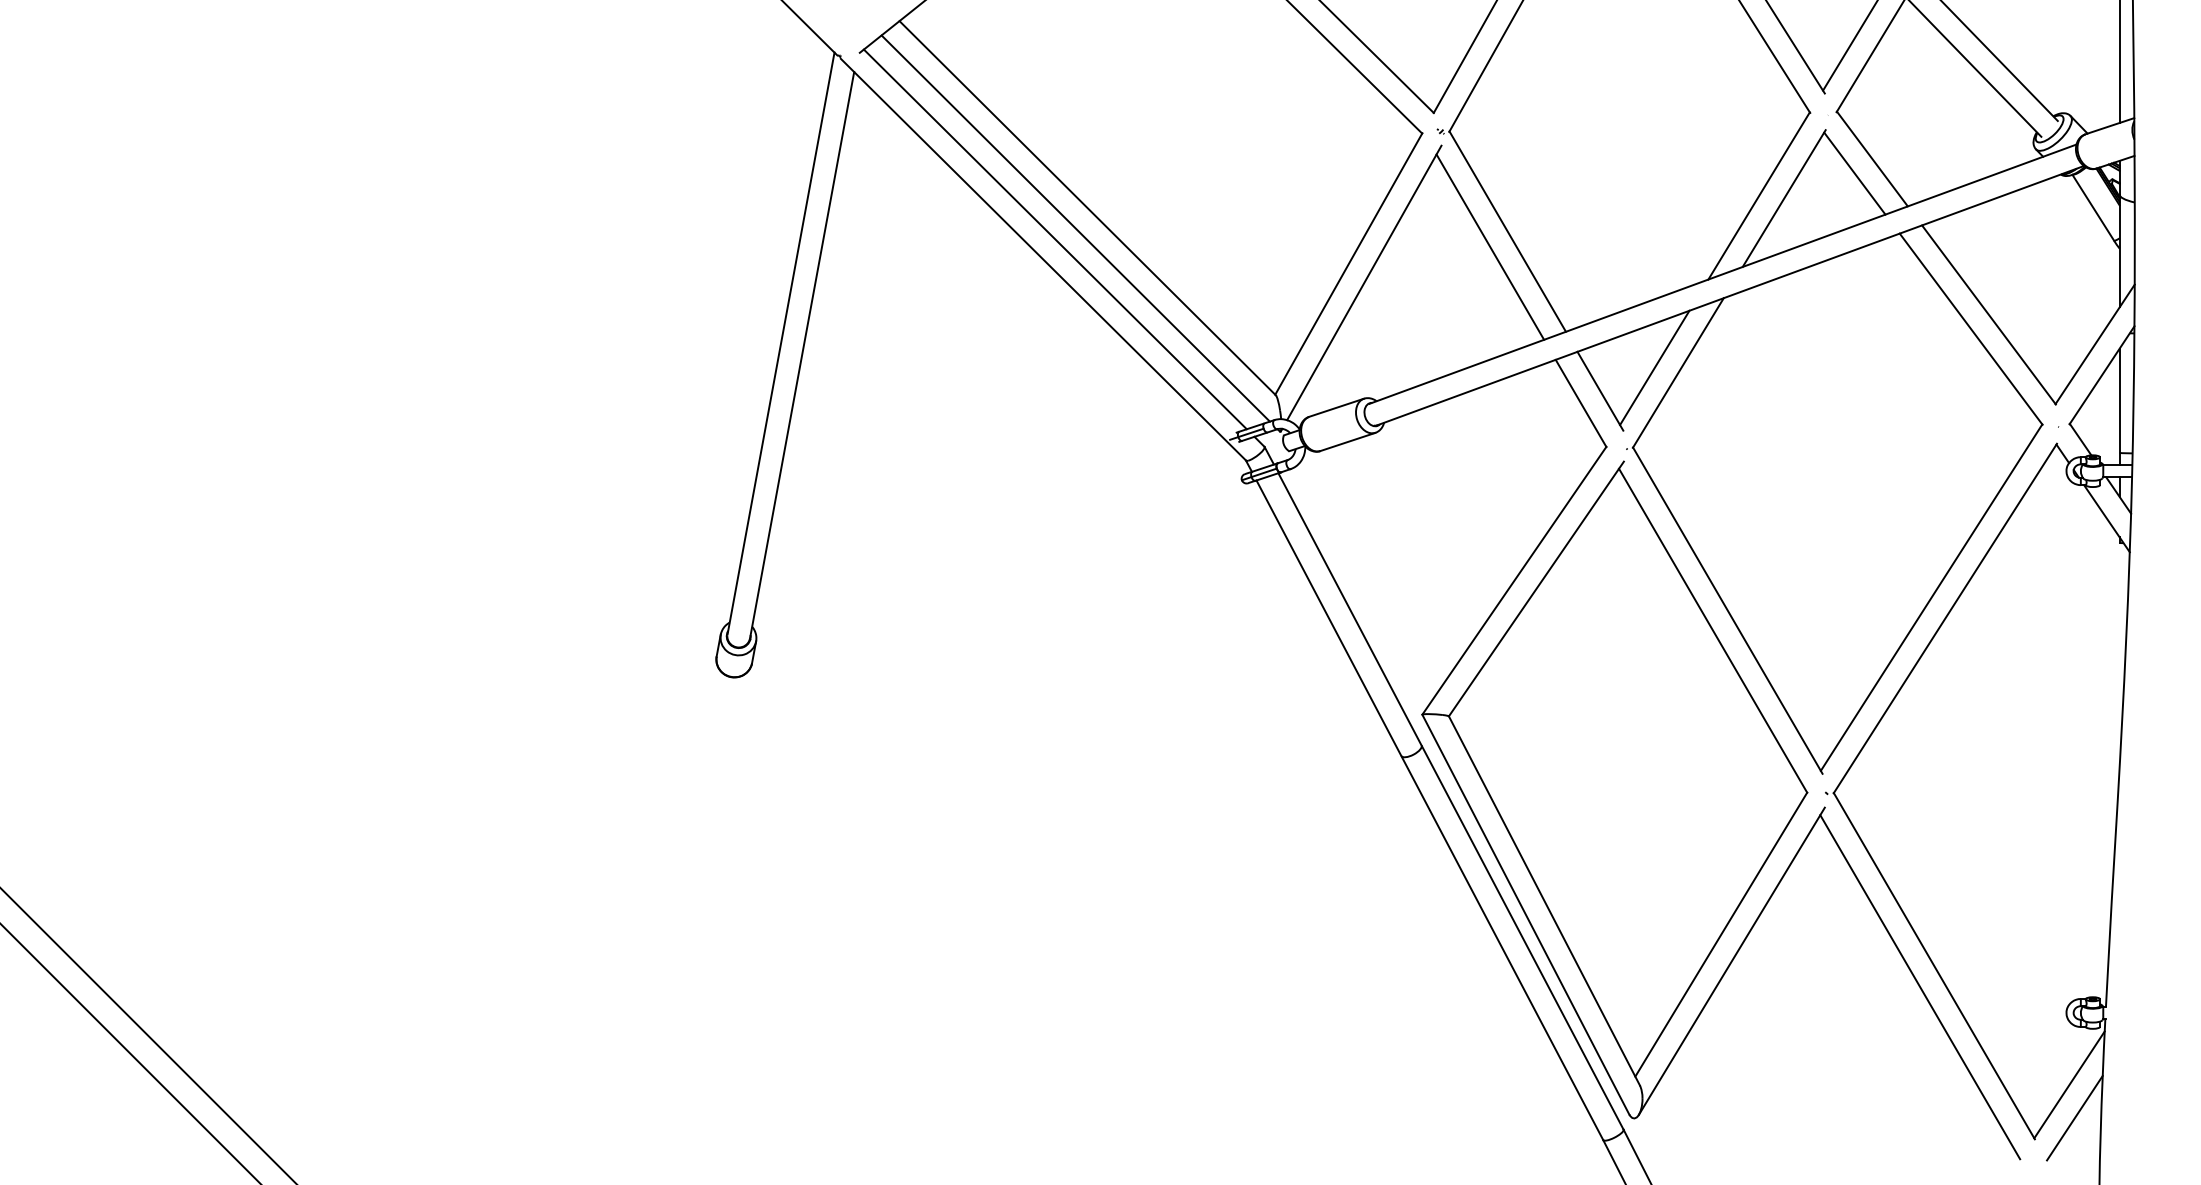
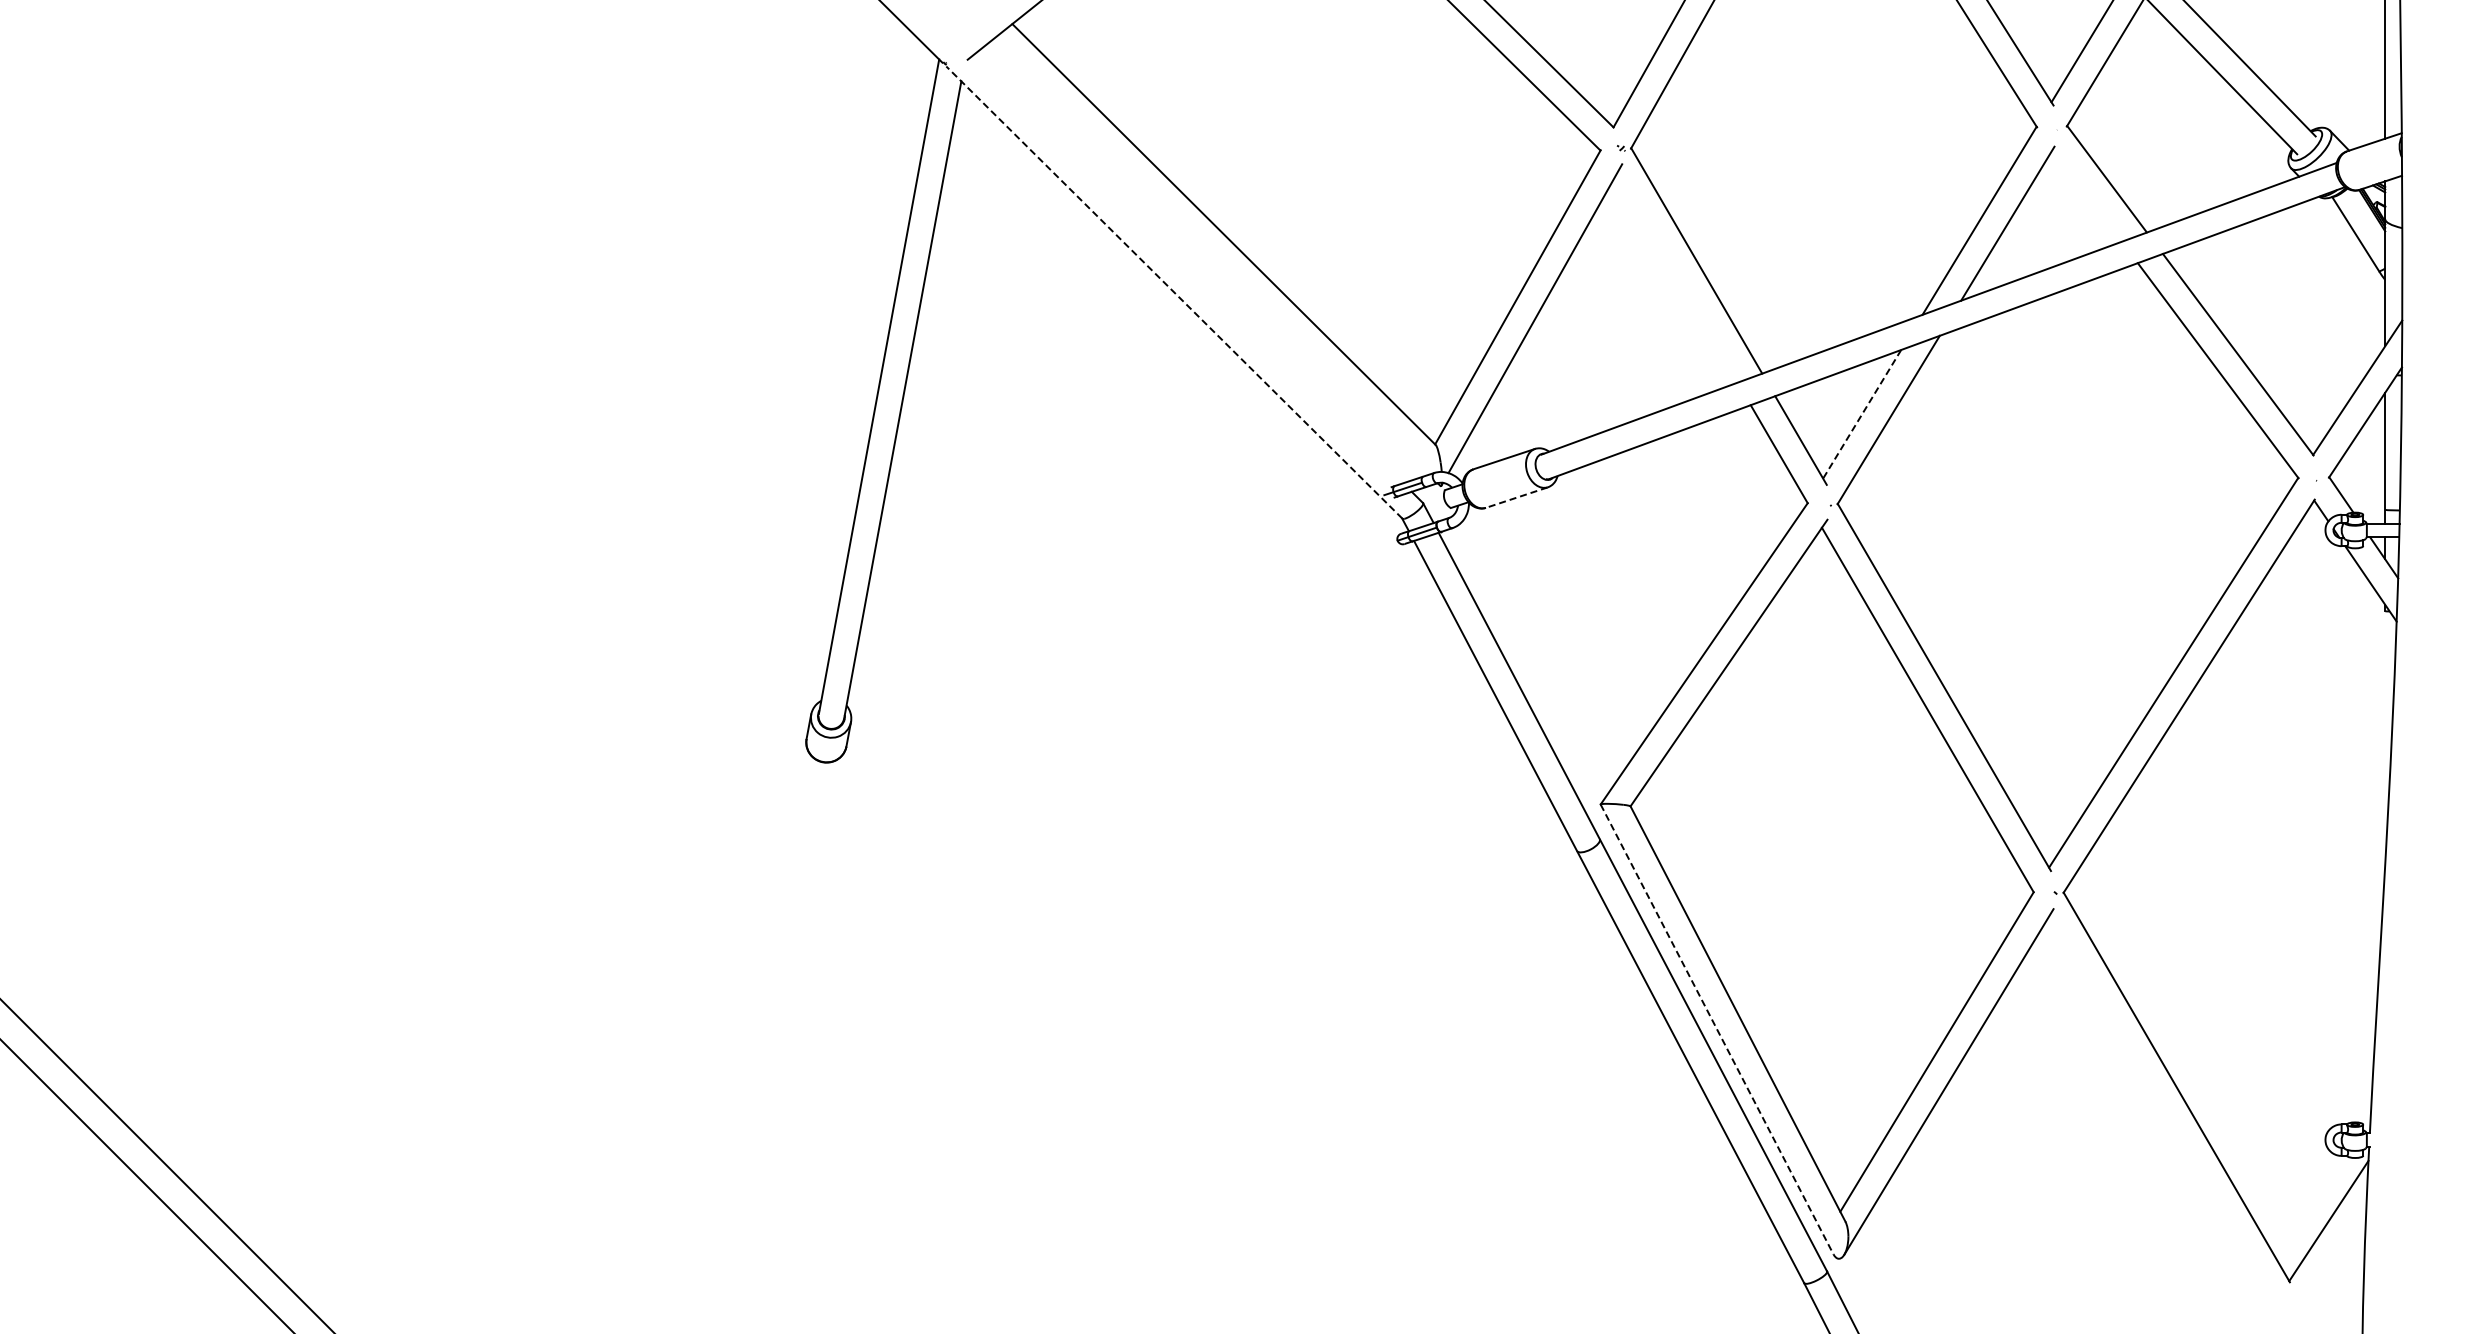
line: (1854, 173) -> (2086, 195), removed
line: (1075, 228) -> (1210, 257), removed
line: (1055, 239) -> (1187, 269), removed
line: (1489, 247) -> (1676, 278), removed
line: (1042, 259) -> (1173, 292), solid -> dashed
line: (1654, 368) -> (1861, 414), solid -> dashed
line: (1347, 441) -> (1516, 497), solid -> dashed
line: (1526, 914) -> (1717, 1029), solid -> dashed
line: (1919, 986) -> (2160, 1110), removed
line: (2074, 1118) -> (2334, 1258), removed

